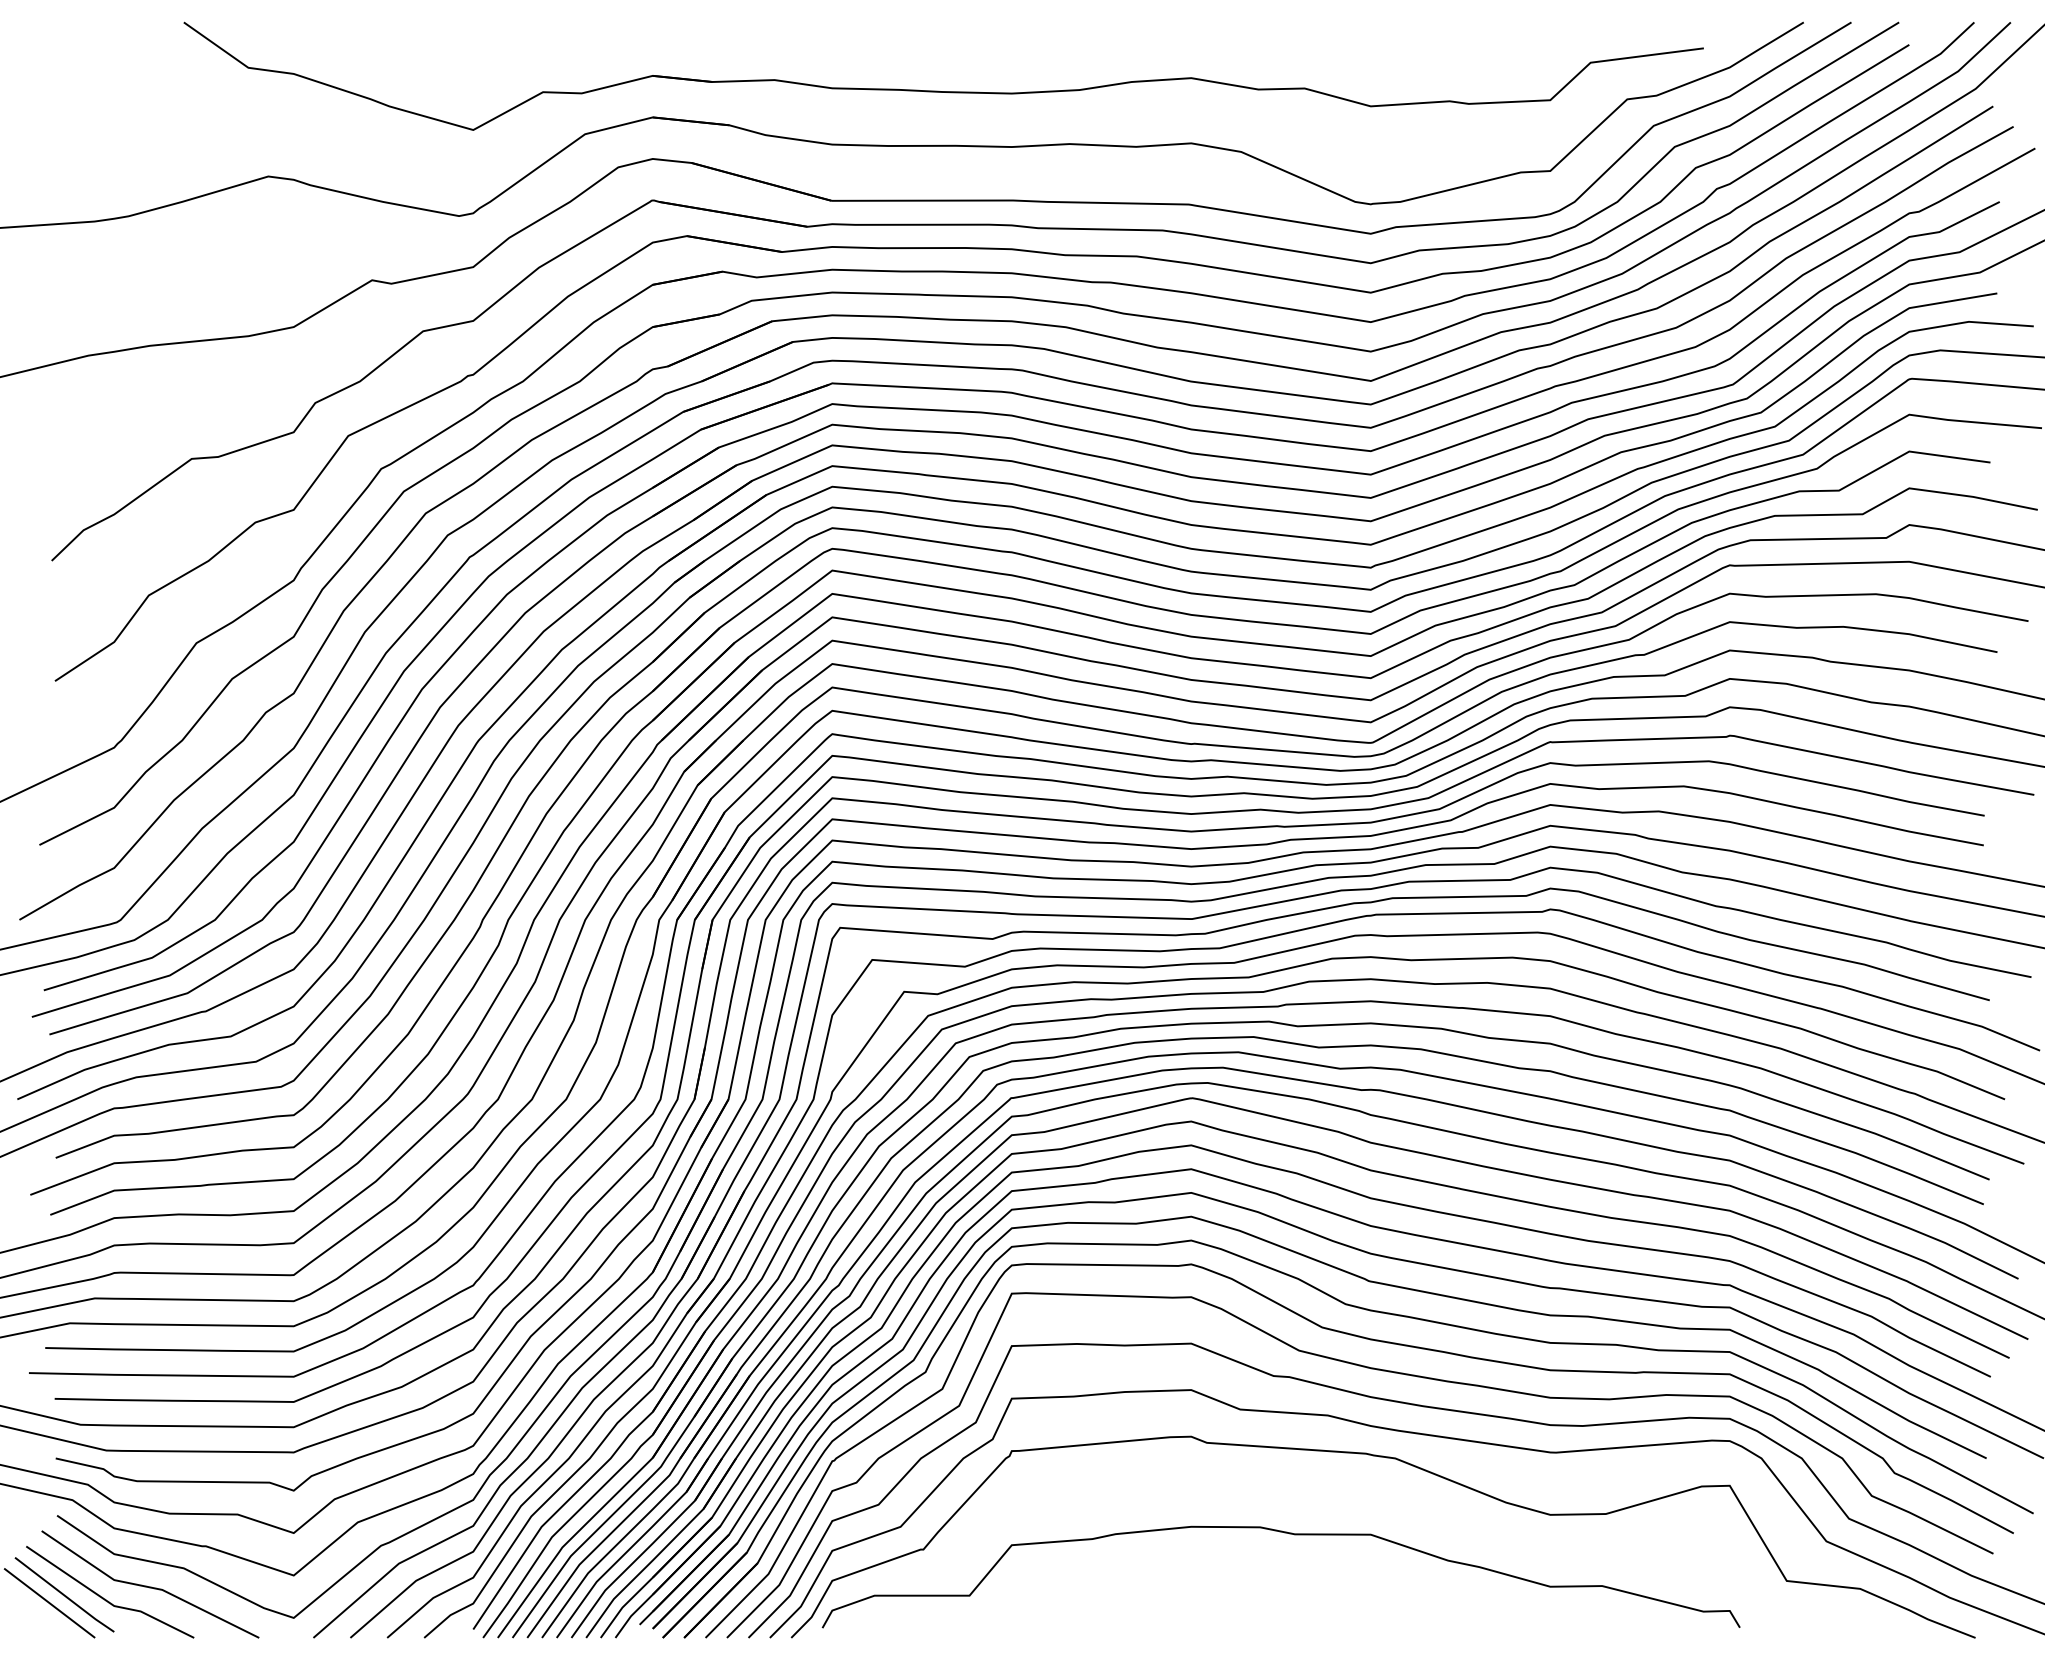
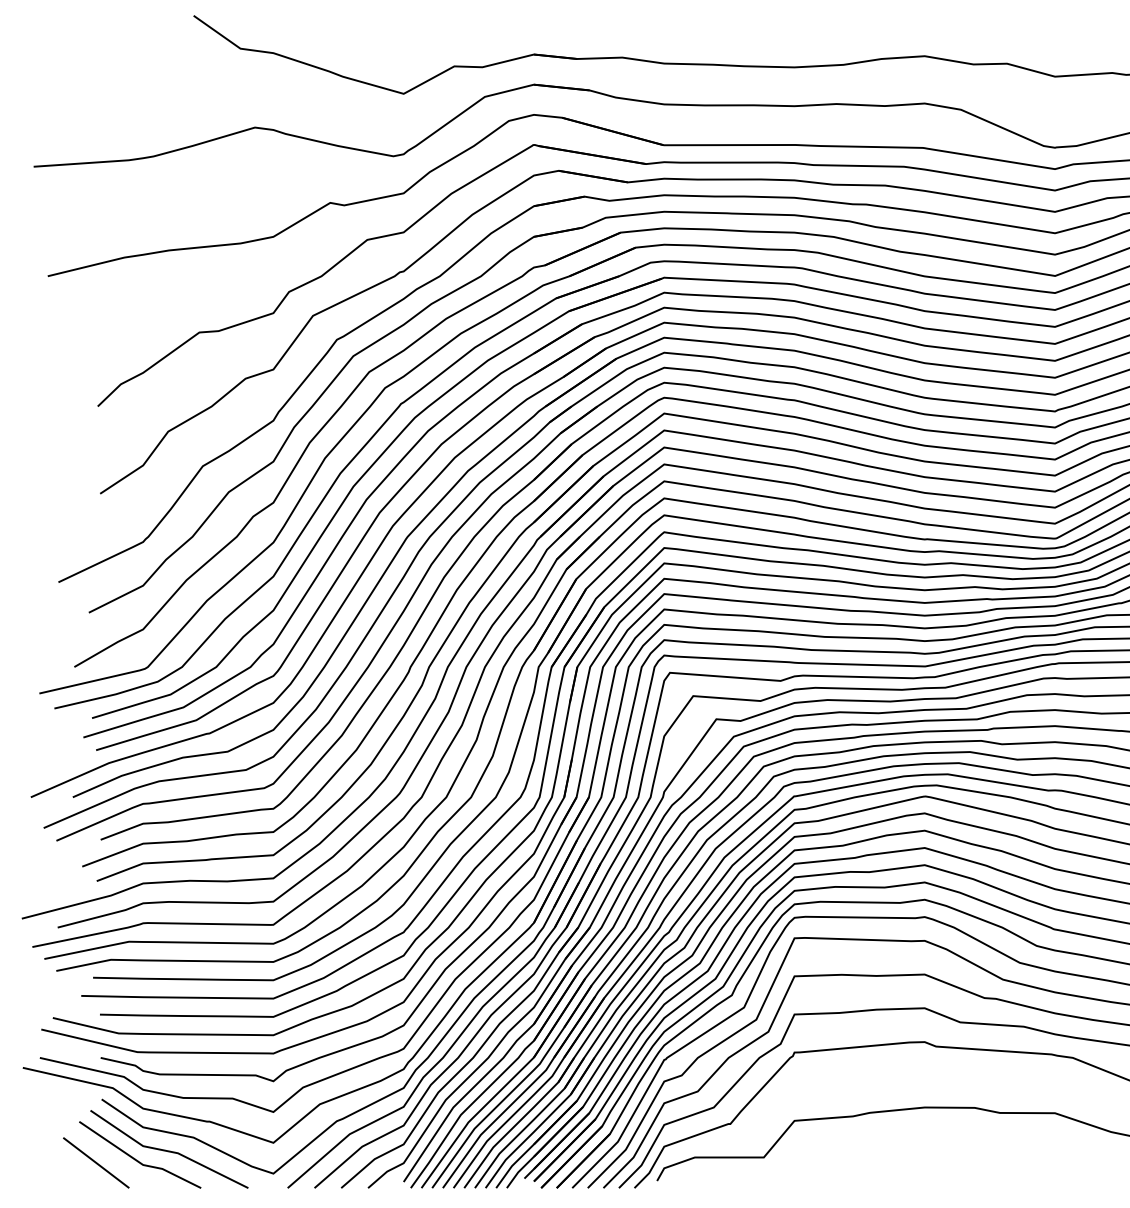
line: (64, 1594) -> (107, 1156), removed

